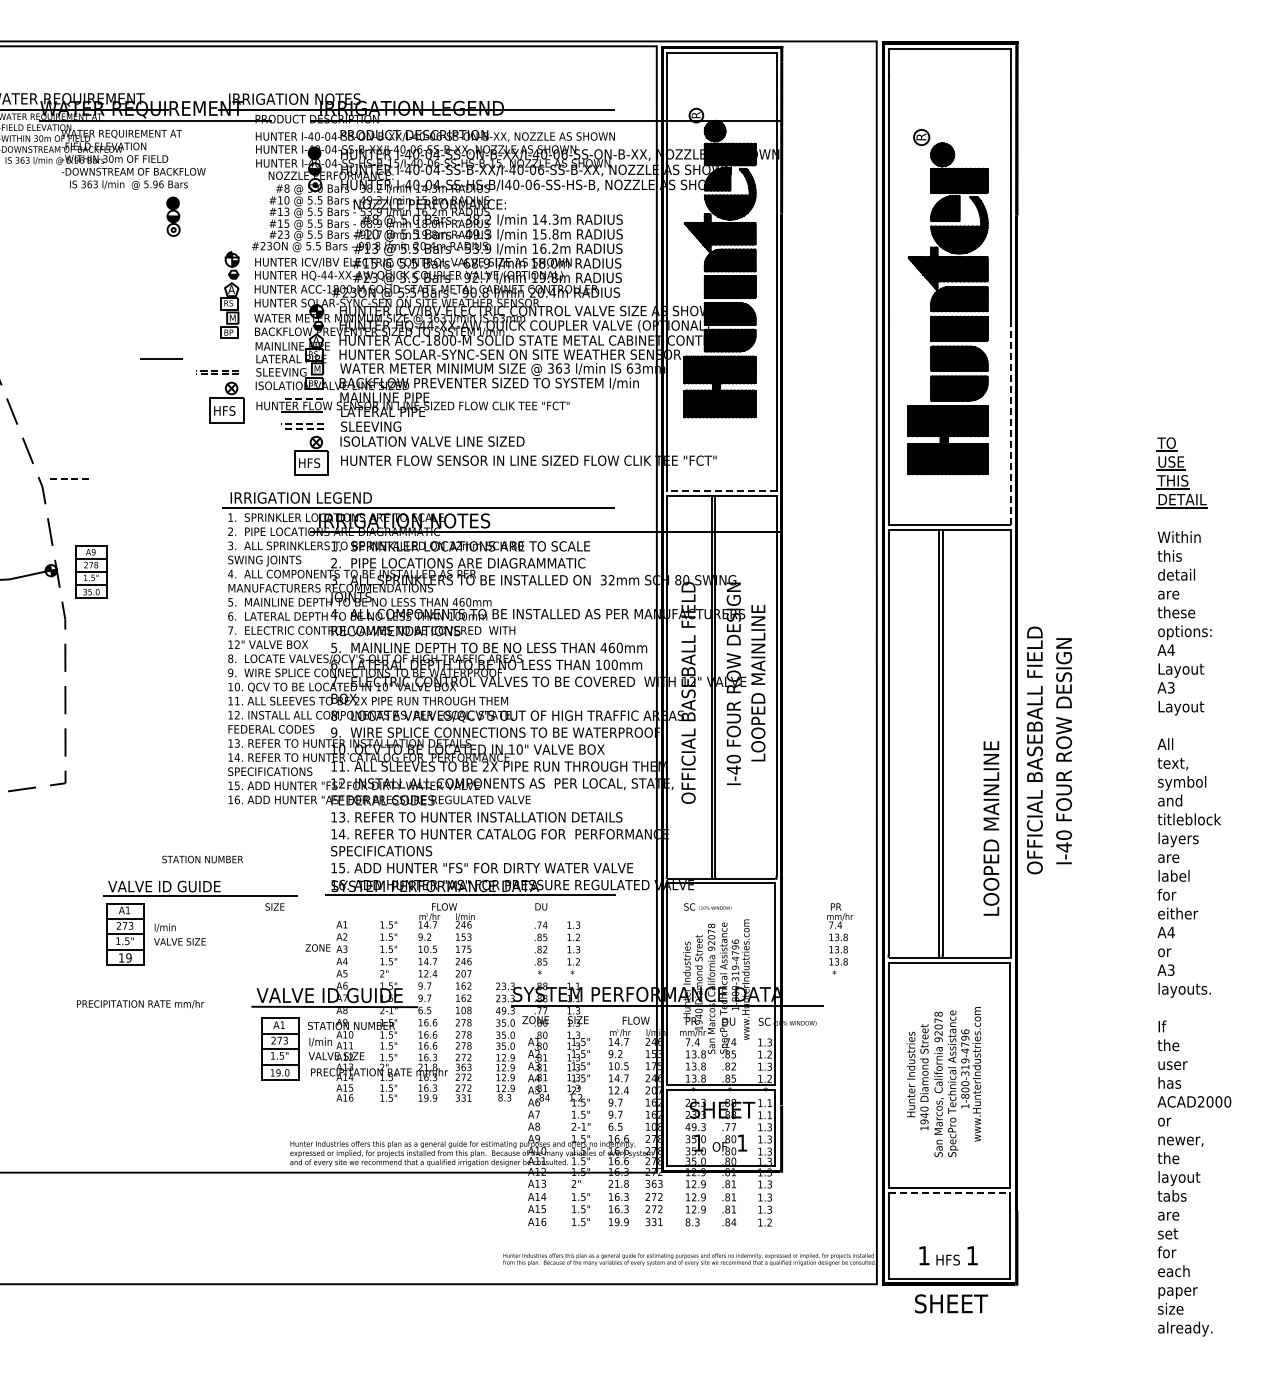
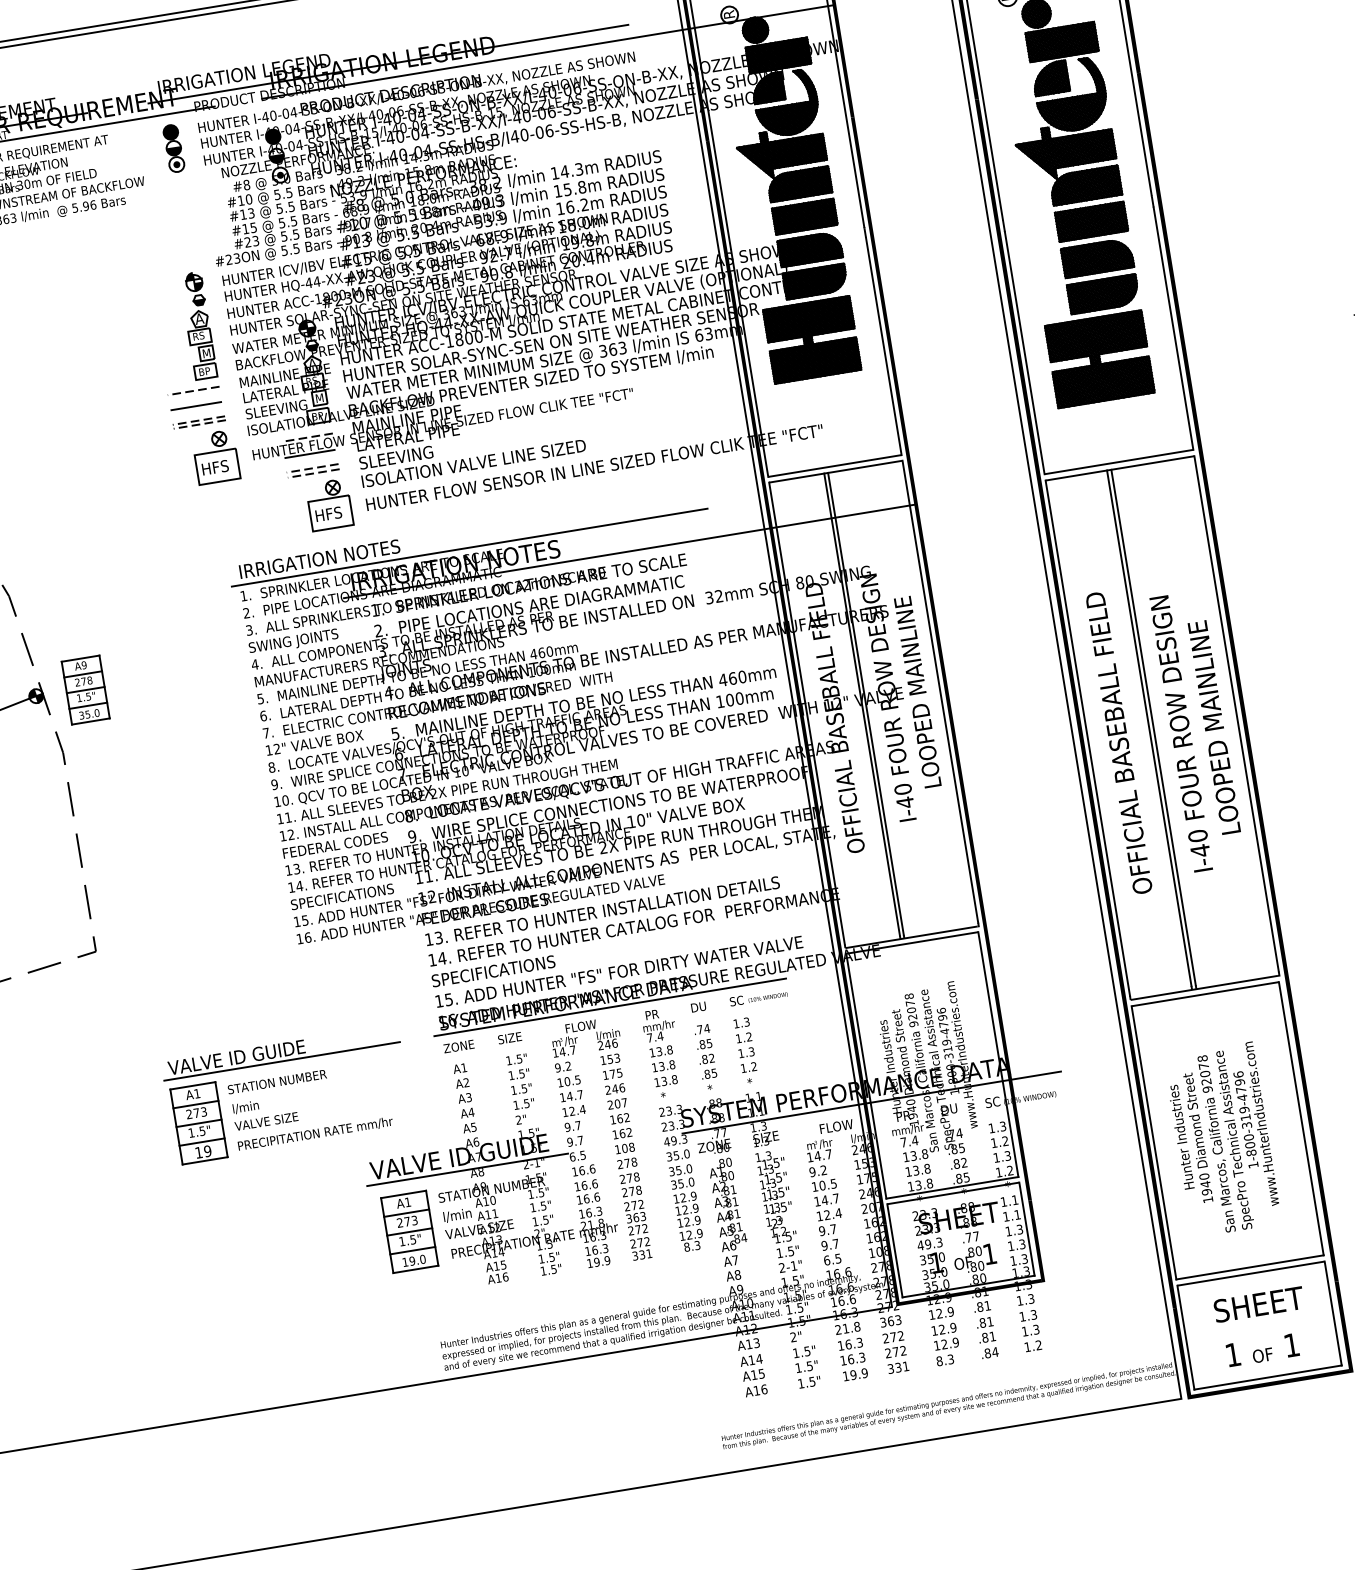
text: (343, 98) -> (297, 64), IRRIGATION NOTES -> IRRIGATION LEGEND
part: (173, 216) -> (173, 148), moved
line: (161, 358) -> (196, 405), moved
line: (1011, 425) -> (1174, 328), dashed -> solid
line: (67, 478) -> (193, 390), moved
line: (721, 490) -> (834, 465), dashed -> solid
text: (344, 497) -> (378, 548), IRRIGATION LEGEND -> IRRIGATION NOTES
text: (1034, 750) -> (1118, 743), moved
text: (1064, 751) -> (1181, 734), moved
text: (991, 828) -> (1214, 727), moved
text: (202, 859) -> (276, 1081), moved
text: (274, 906) -> (509, 1037), moved
text: (707, 906) -> (758, 996), moved
text: (840, 938) -> (663, 1052), moved
text: (317, 947) -> (458, 1046), moved
text: (140, 1004) -> (315, 1134), moved
line: (949, 1192) -> (1251, 1272), dashed -> solid
text: (947, 1259) -> (1262, 1354), HFS -> OF
text: (951, 1303) -> (1258, 1304), moved

